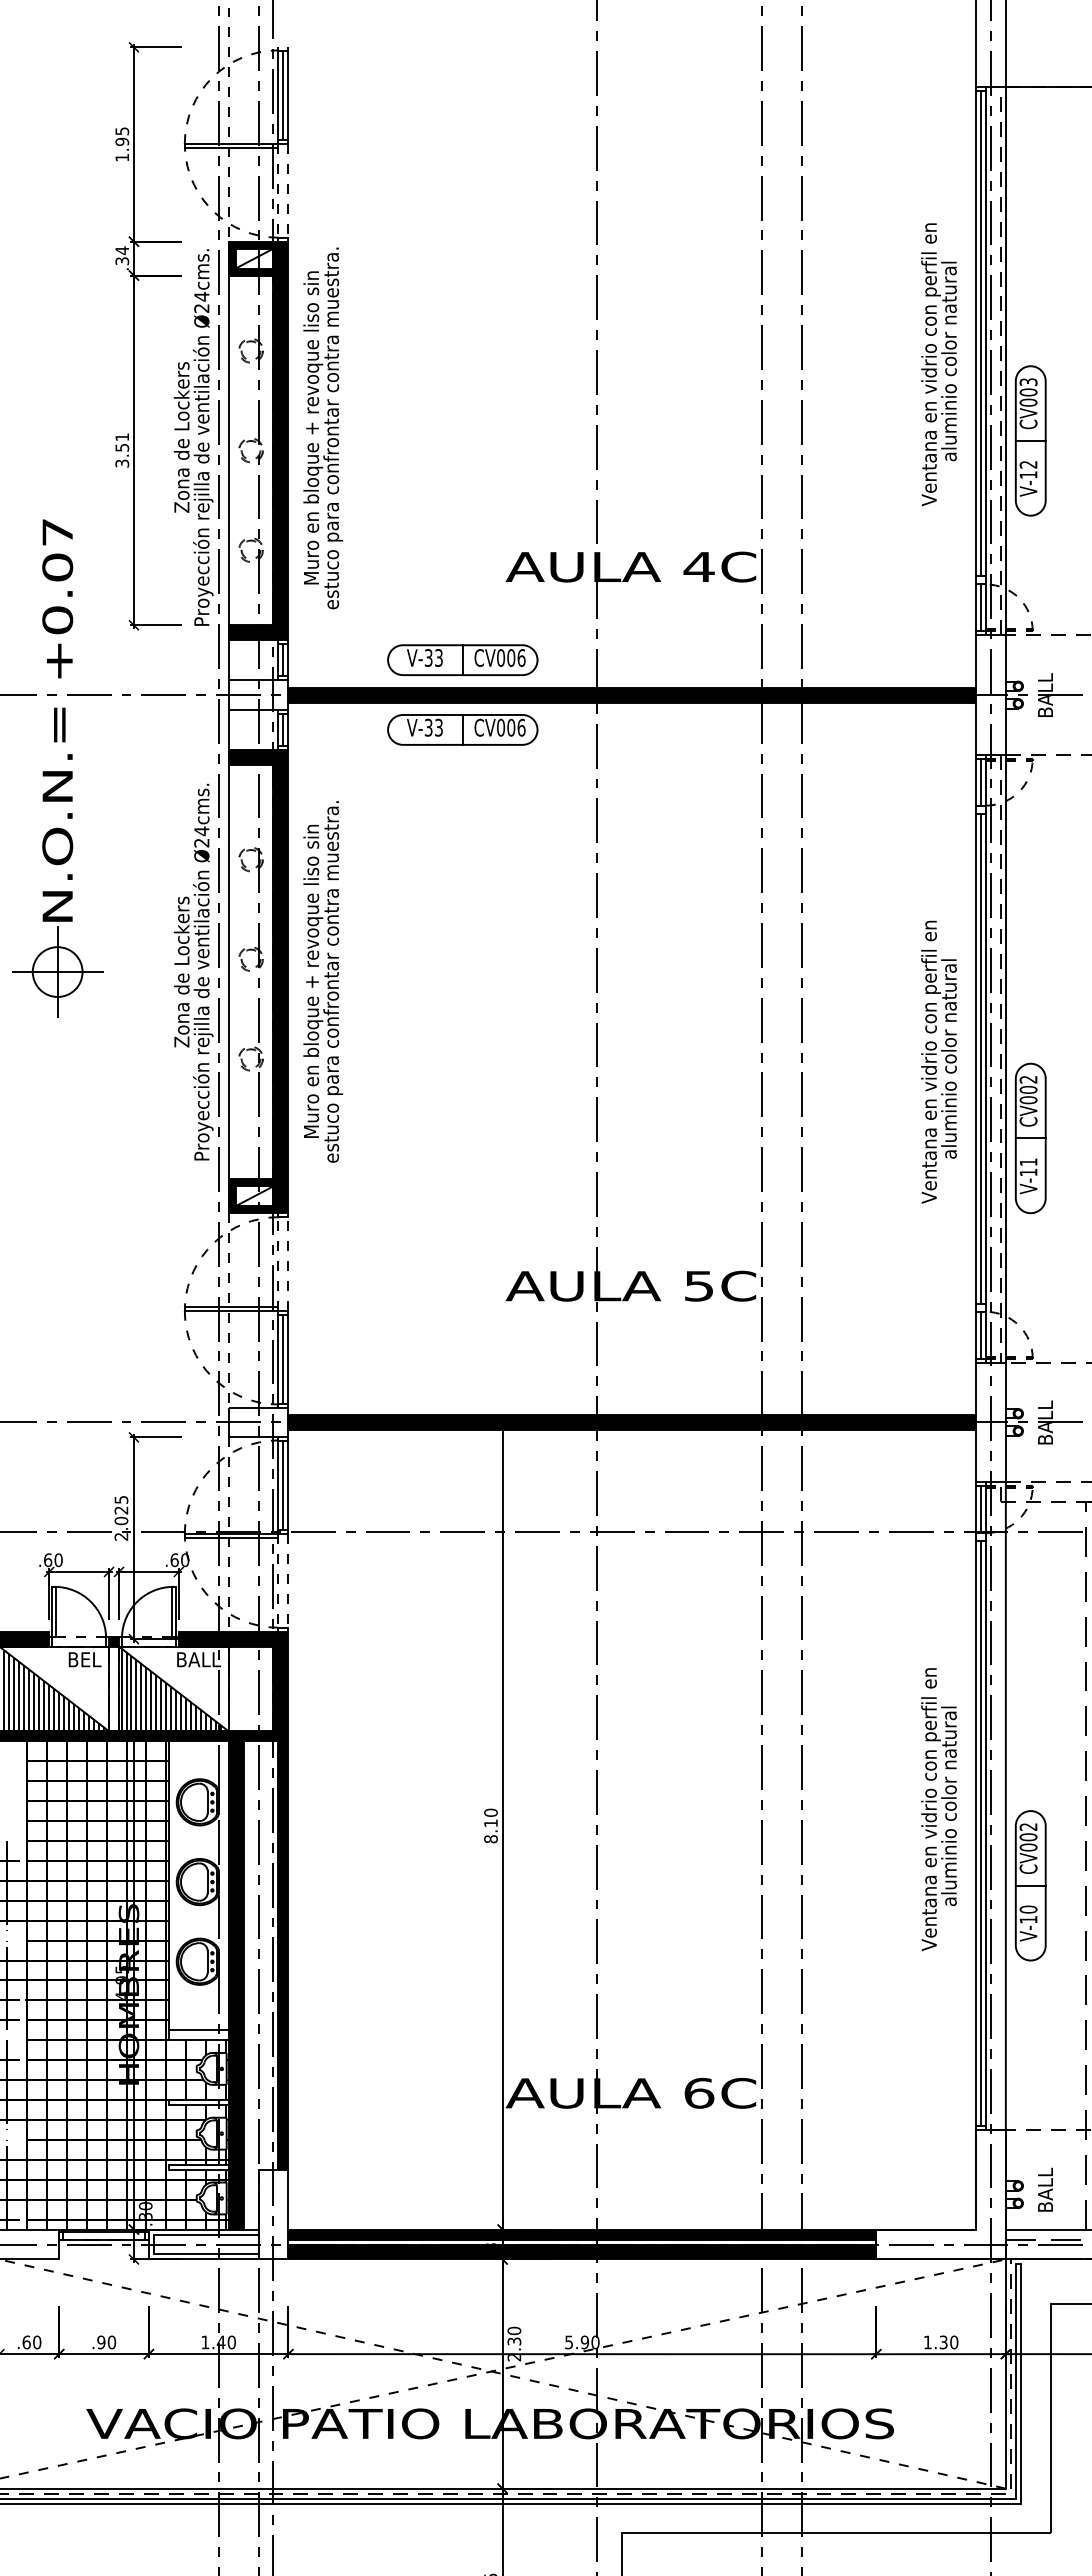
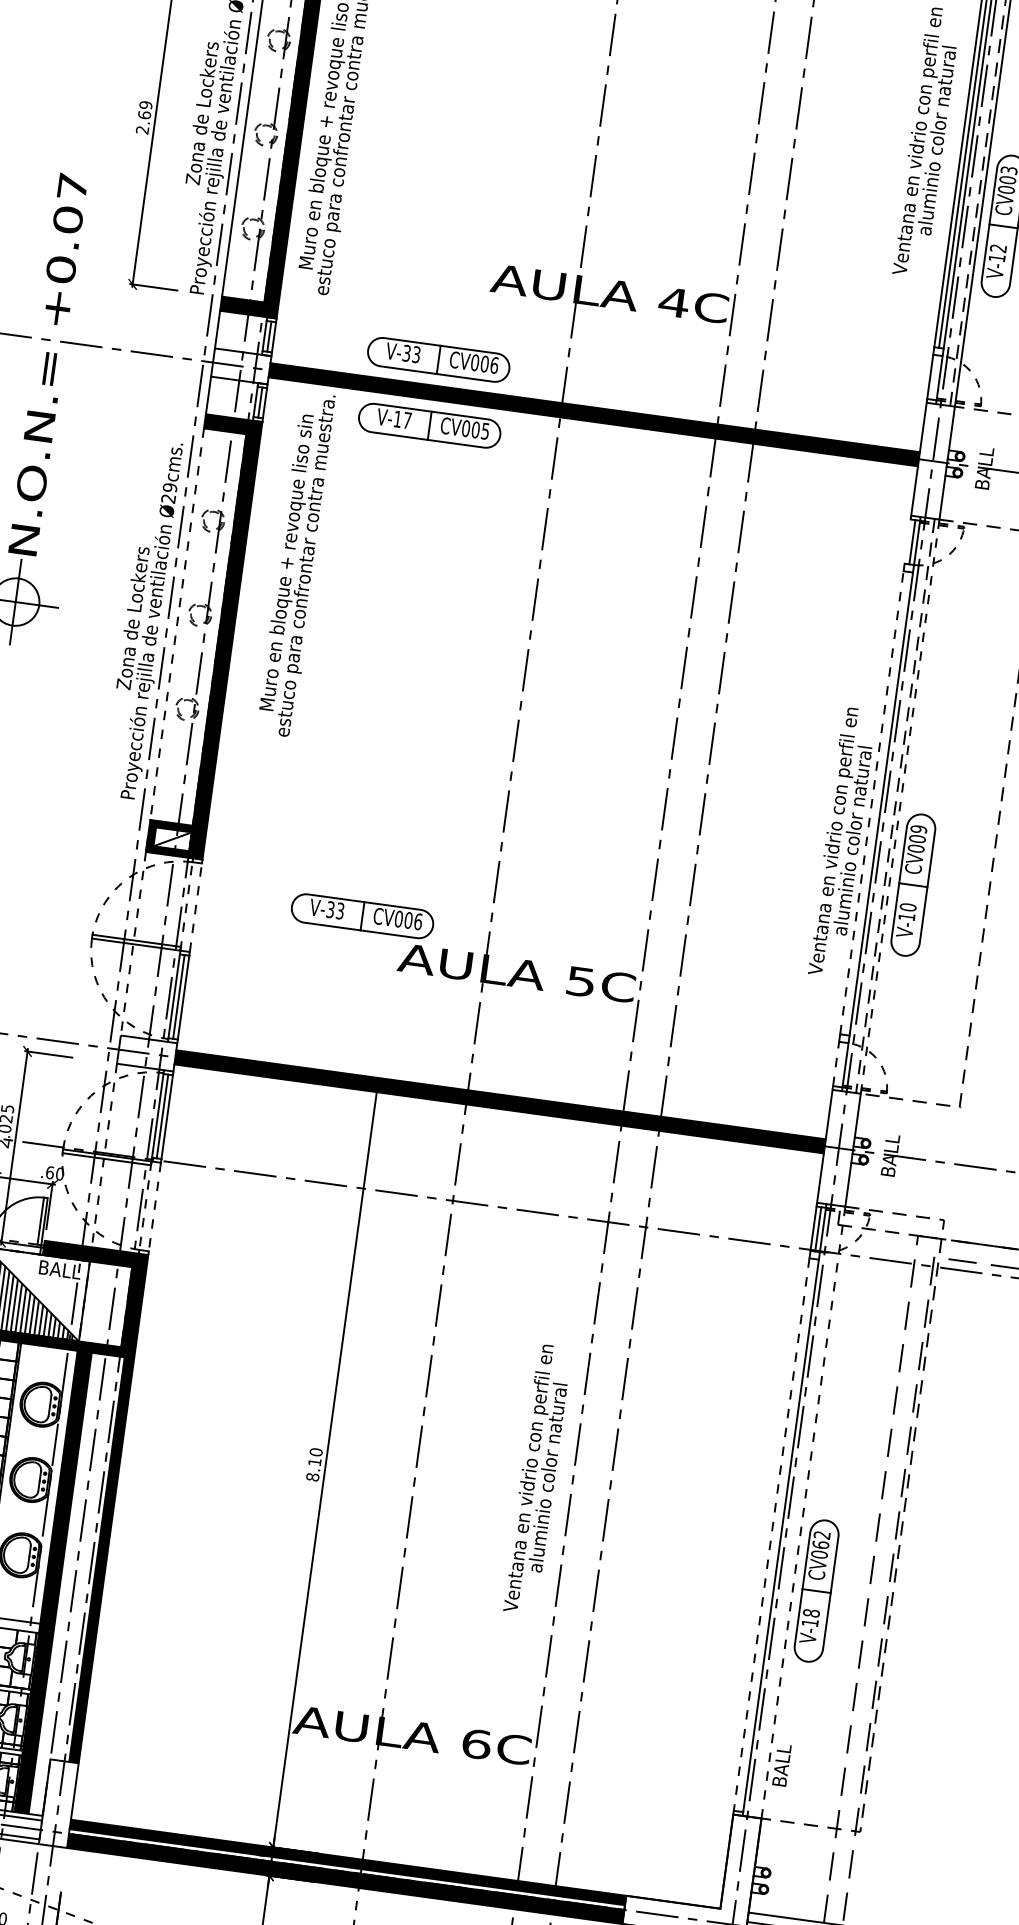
text: (122, 450) -> (144, 117), 3.51 -> 2.69
line: (980, 607) -> (934, 377), removed
text: (433, 727) -> (402, 419), V-33 -> V-17
text: (521, 727) -> (485, 431), CV006 -> CV005
line: (975, 781) -> (907, 540), removed
text: (201, 831) -> (169, 487), Ø24cms. -> Ø29cms.
line: (228, 972) -> (177, 624), solid -> dashed
text: (323, 981) -> (297, 564), moved
line: (975, 1058) -> (871, 802), solid -> dashed
line: (980, 1058) -> (876, 803), removed
line: (1005, 1058) -> (899, 806), solid -> dashed
text: (938, 1061) -> (842, 841), moved
text: (1028, 1079) -> (918, 829), CV002 -> CV009
text: (1028, 1162) -> (908, 907), V-11 -> V-10
part: (462, 1248) -> (362, 915), added
line: (975, 1334) -> (835, 1063), solid -> dashed
line: (980, 1334) -> (840, 1063), removed
line: (1005, 1806) -> (803, 1512), solid -> dashed
text: (938, 1809) -> (537, 1479), moved
line: (975, 1833) -> (771, 1534), solid -> dashed
line: (980, 1833) -> (775, 1535), removed
text: (1028, 1837) -> (820, 1545), CV002 -> CV062
text: (1028, 1909) -> (811, 1613), V-10 -> V-18
text: (1045, 2189) -> (781, 1765), moved

